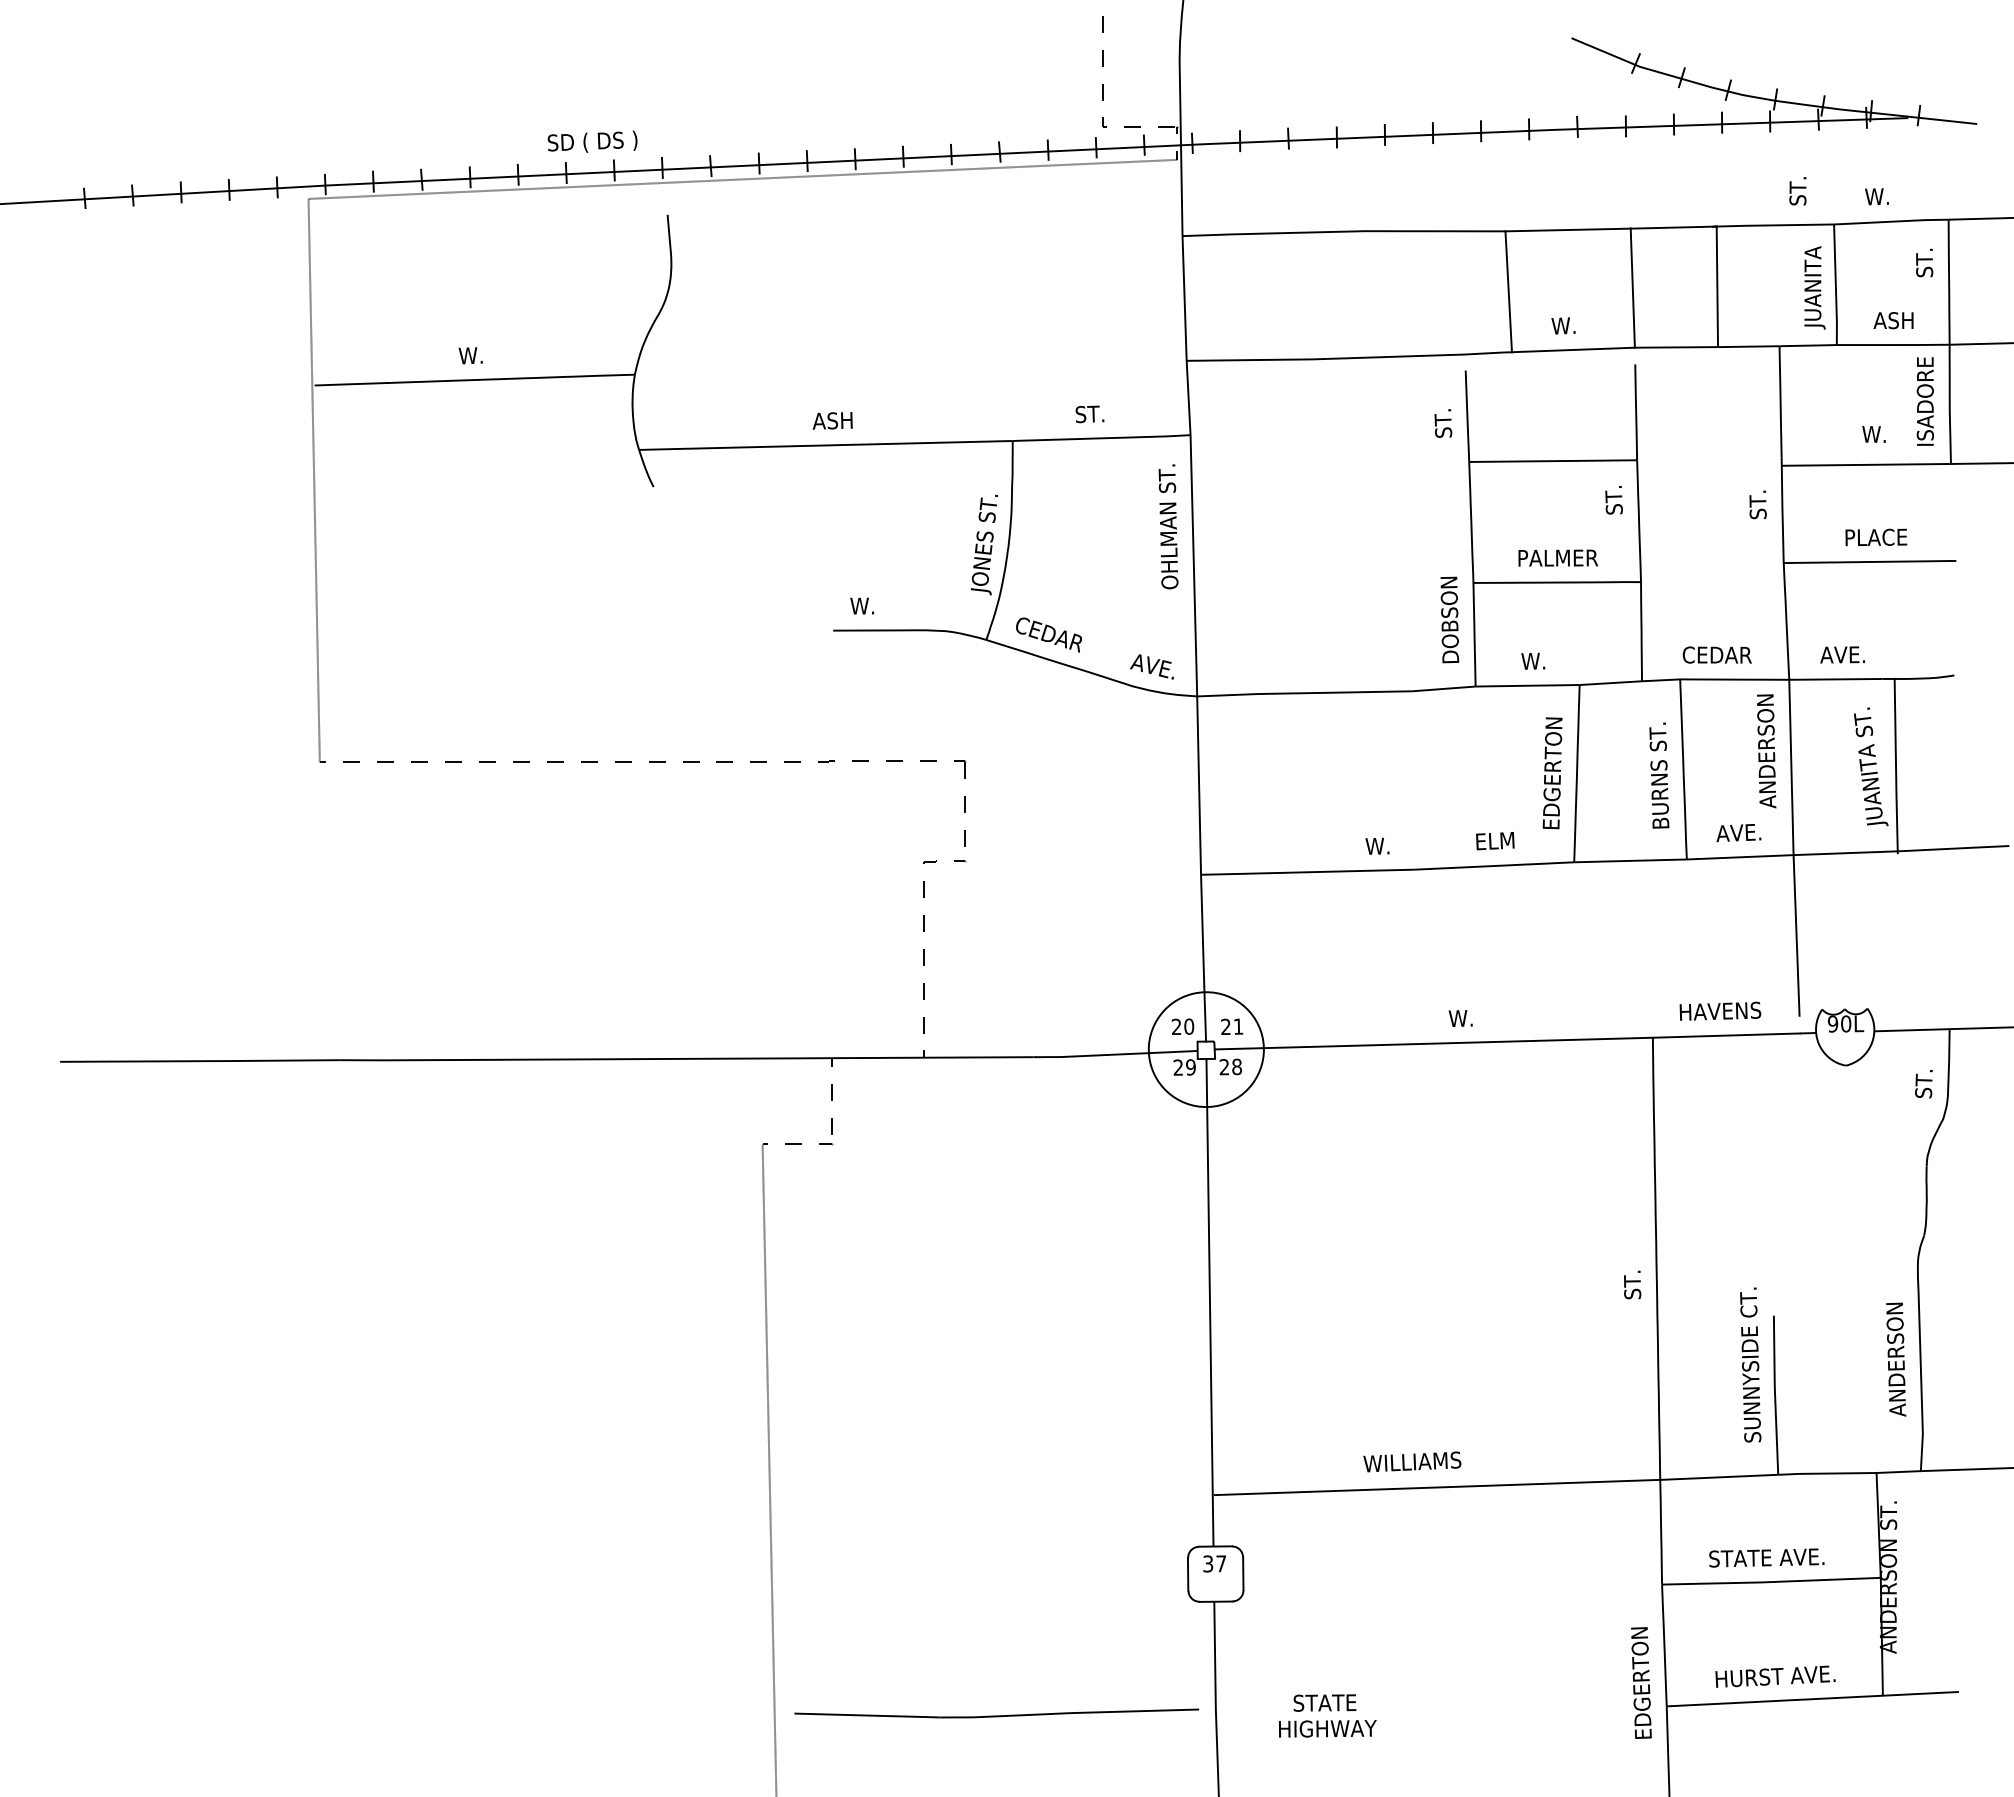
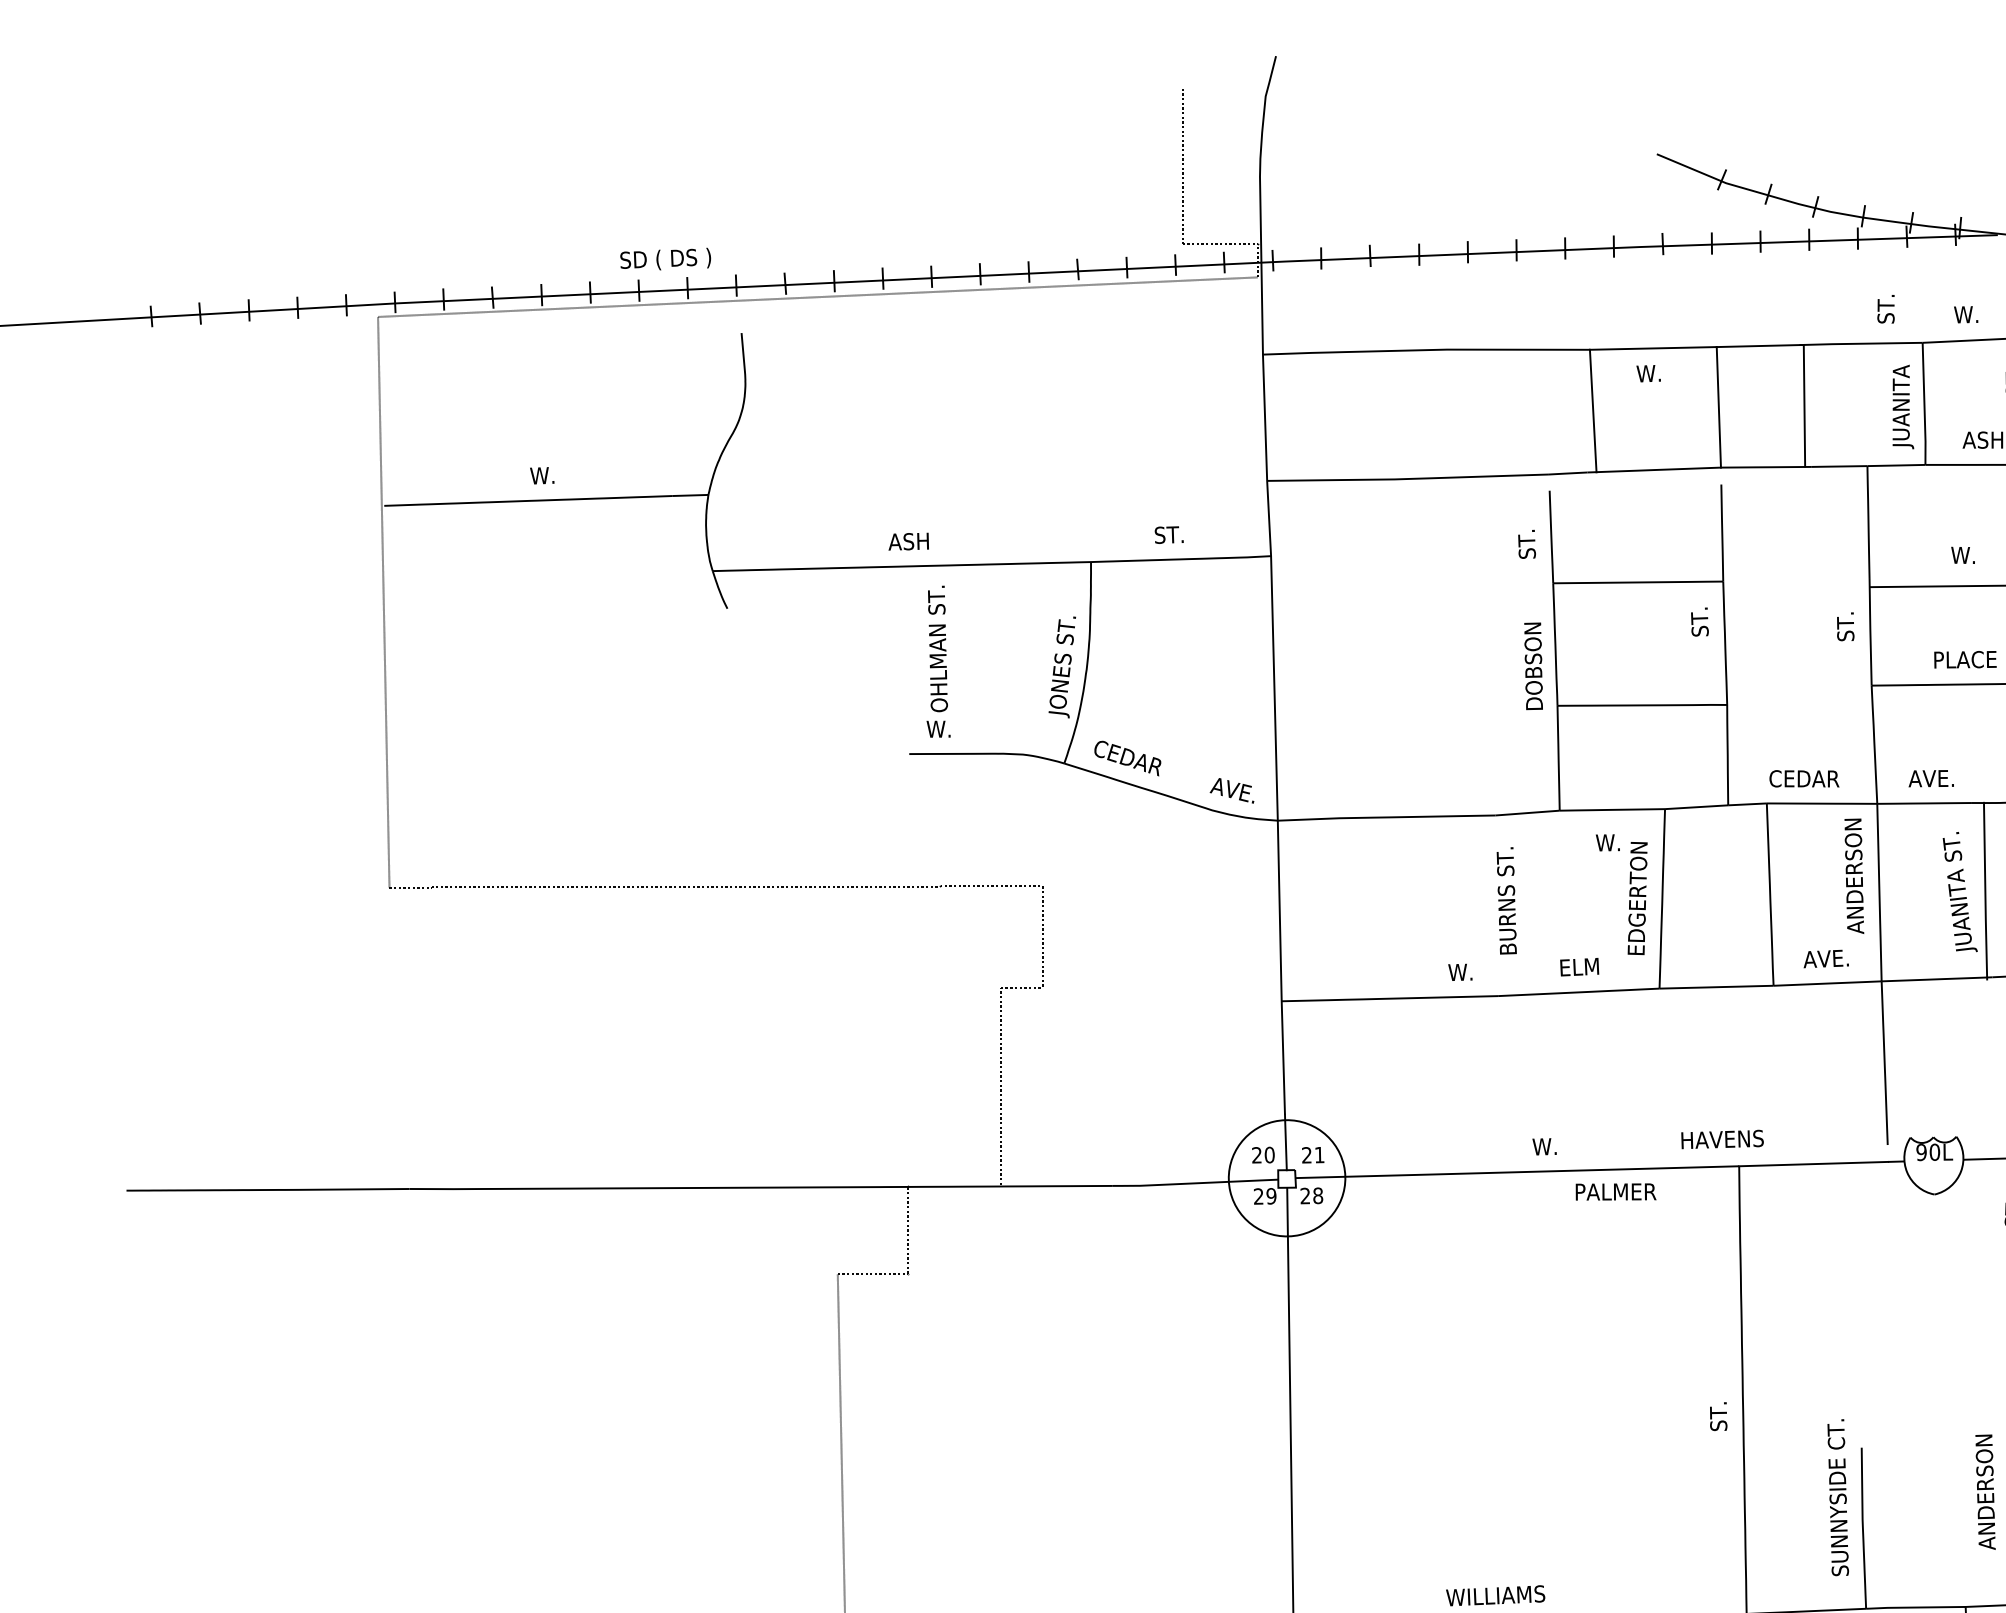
text: (1563, 325) -> (1648, 373), moved
text: (1168, 526) -> (937, 648), moved
text: (1557, 557) -> (1615, 1191), moved
text: (1449, 619) -> (1533, 665), moved
text: (1533, 660) -> (1608, 842), moved
text: (1659, 775) -> (1506, 900), moved
text: (1720, 1010) -> (1722, 1138), moved

